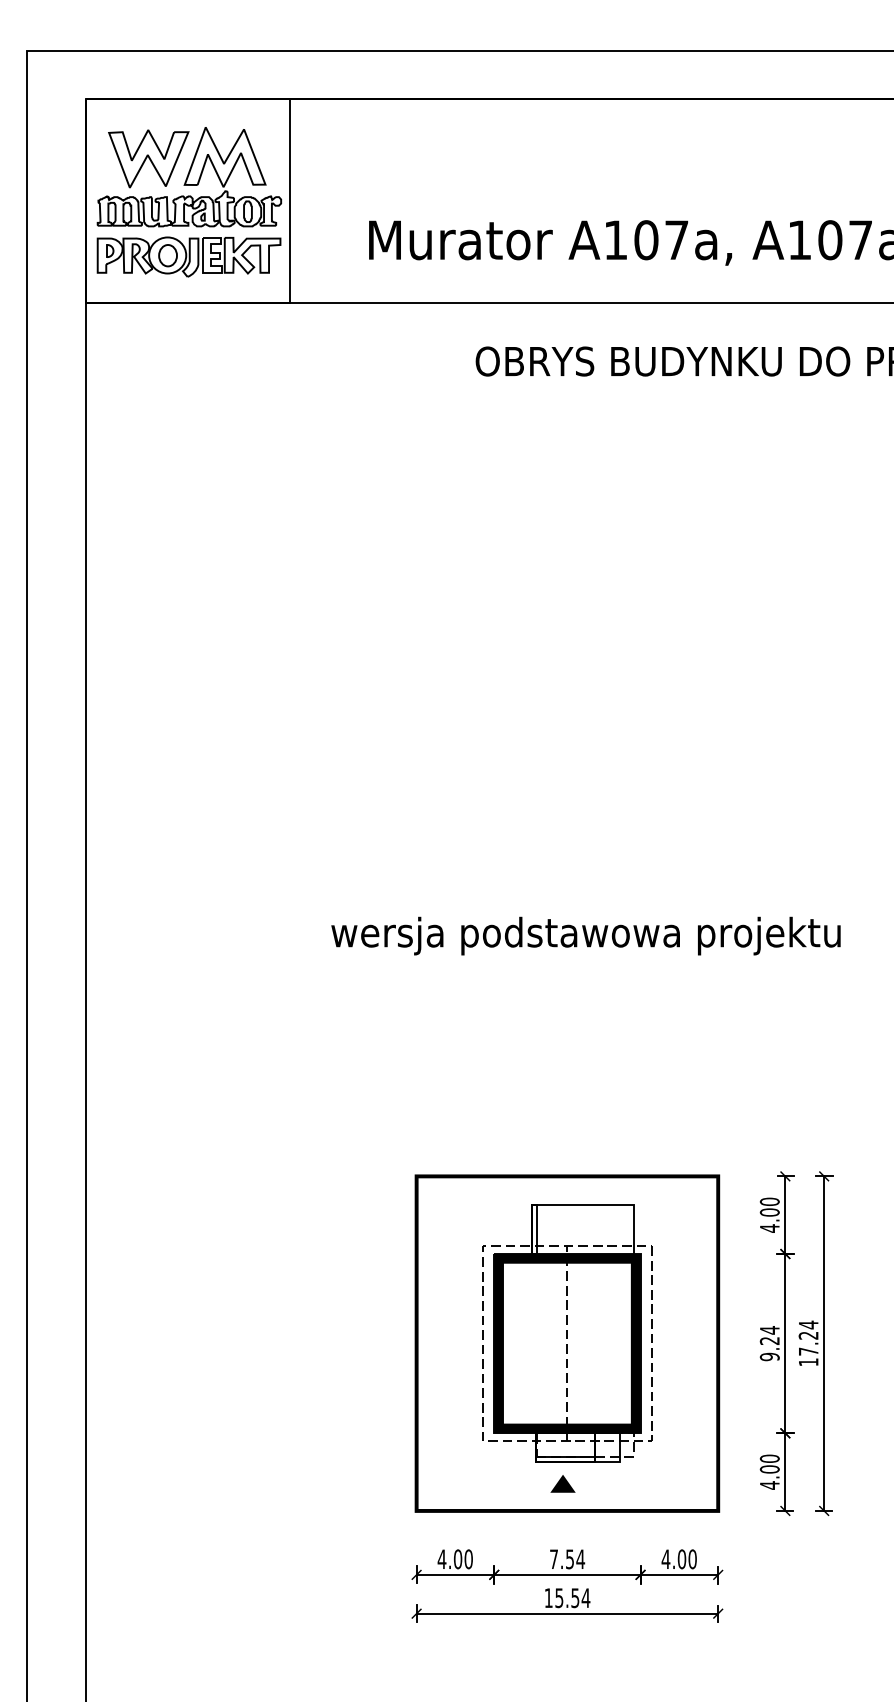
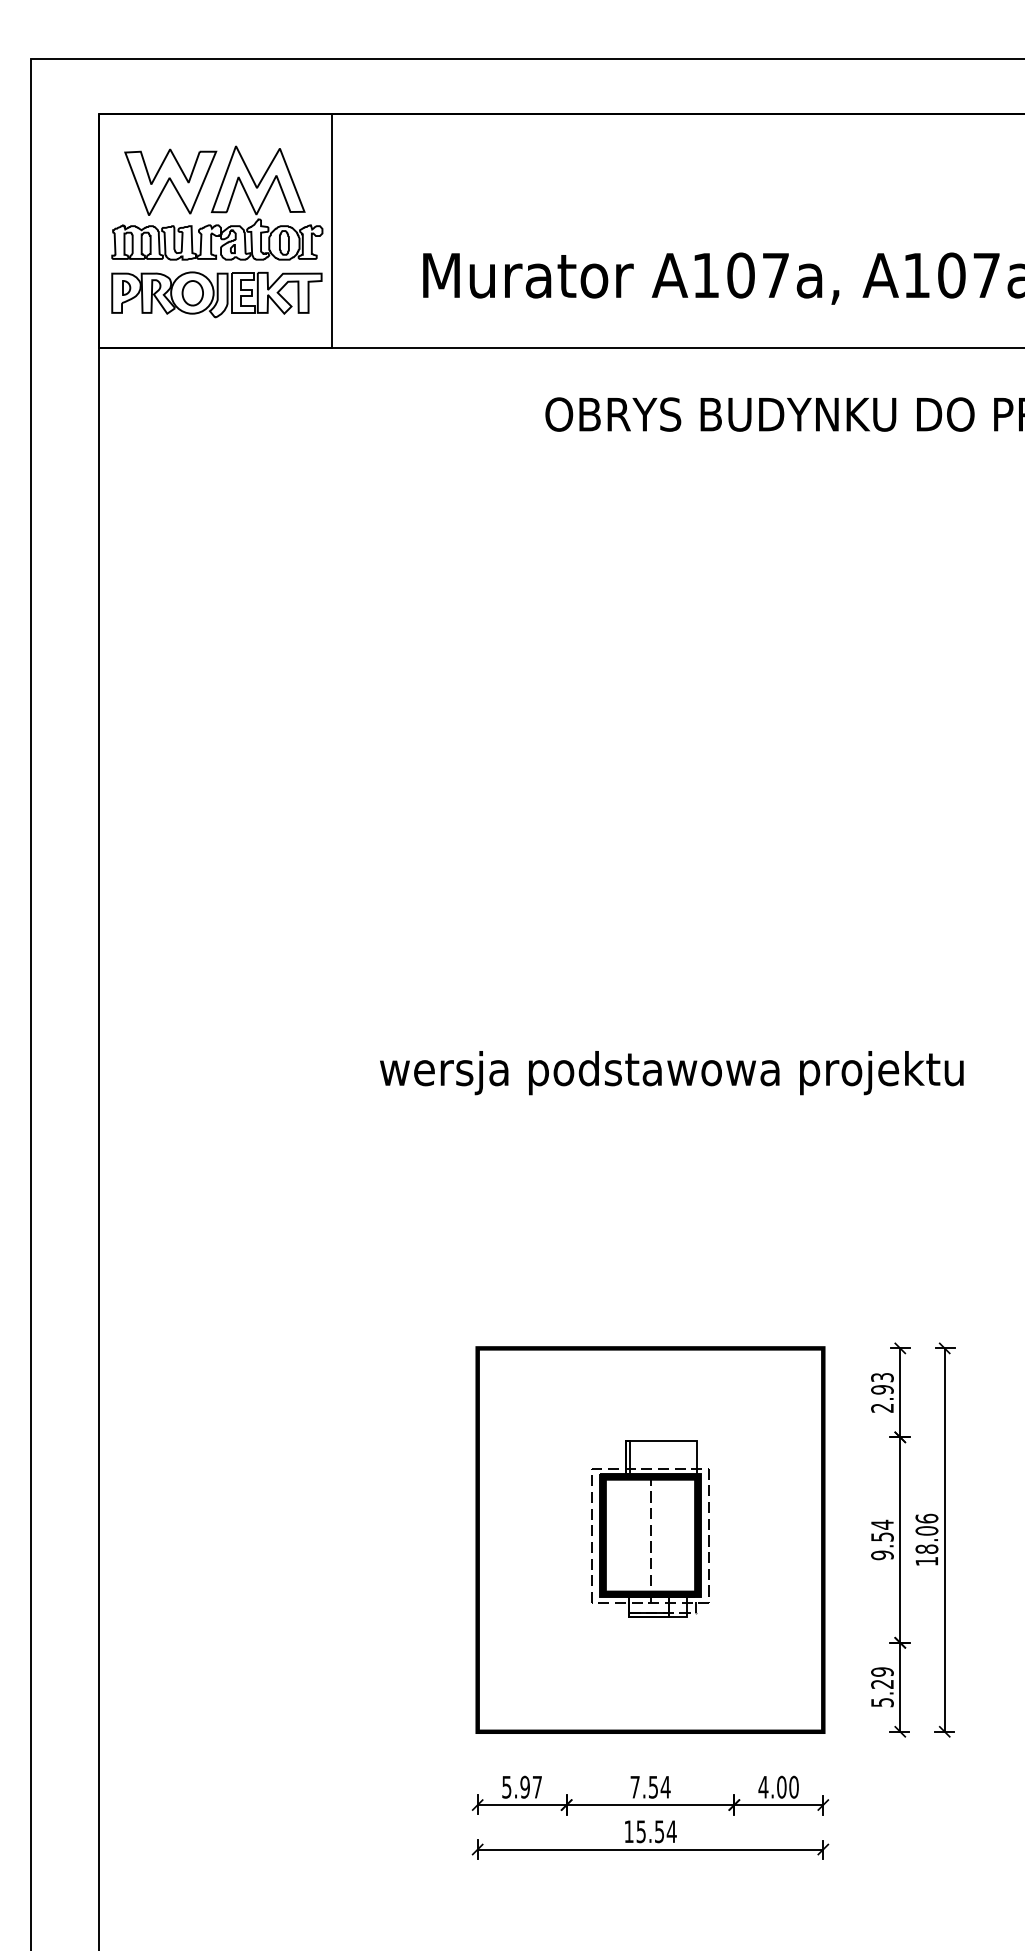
text: (769, 1214) -> (882, 1392), 4.00 -> 2.93
part: (567, 1333) -> (650, 1528), size x0.6
text: (808, 1337) -> (926, 1533), 17.24 -> 18.06
text: (769, 1340) -> (882, 1536), 9.24 -> 9.54
text: (769, 1472) -> (882, 1687), 4.00 -> 5.29
part: (563, 1483) -> (645, 1700), removed
text: (454, 1558) -> (521, 1786), 4.00 -> 5.97

